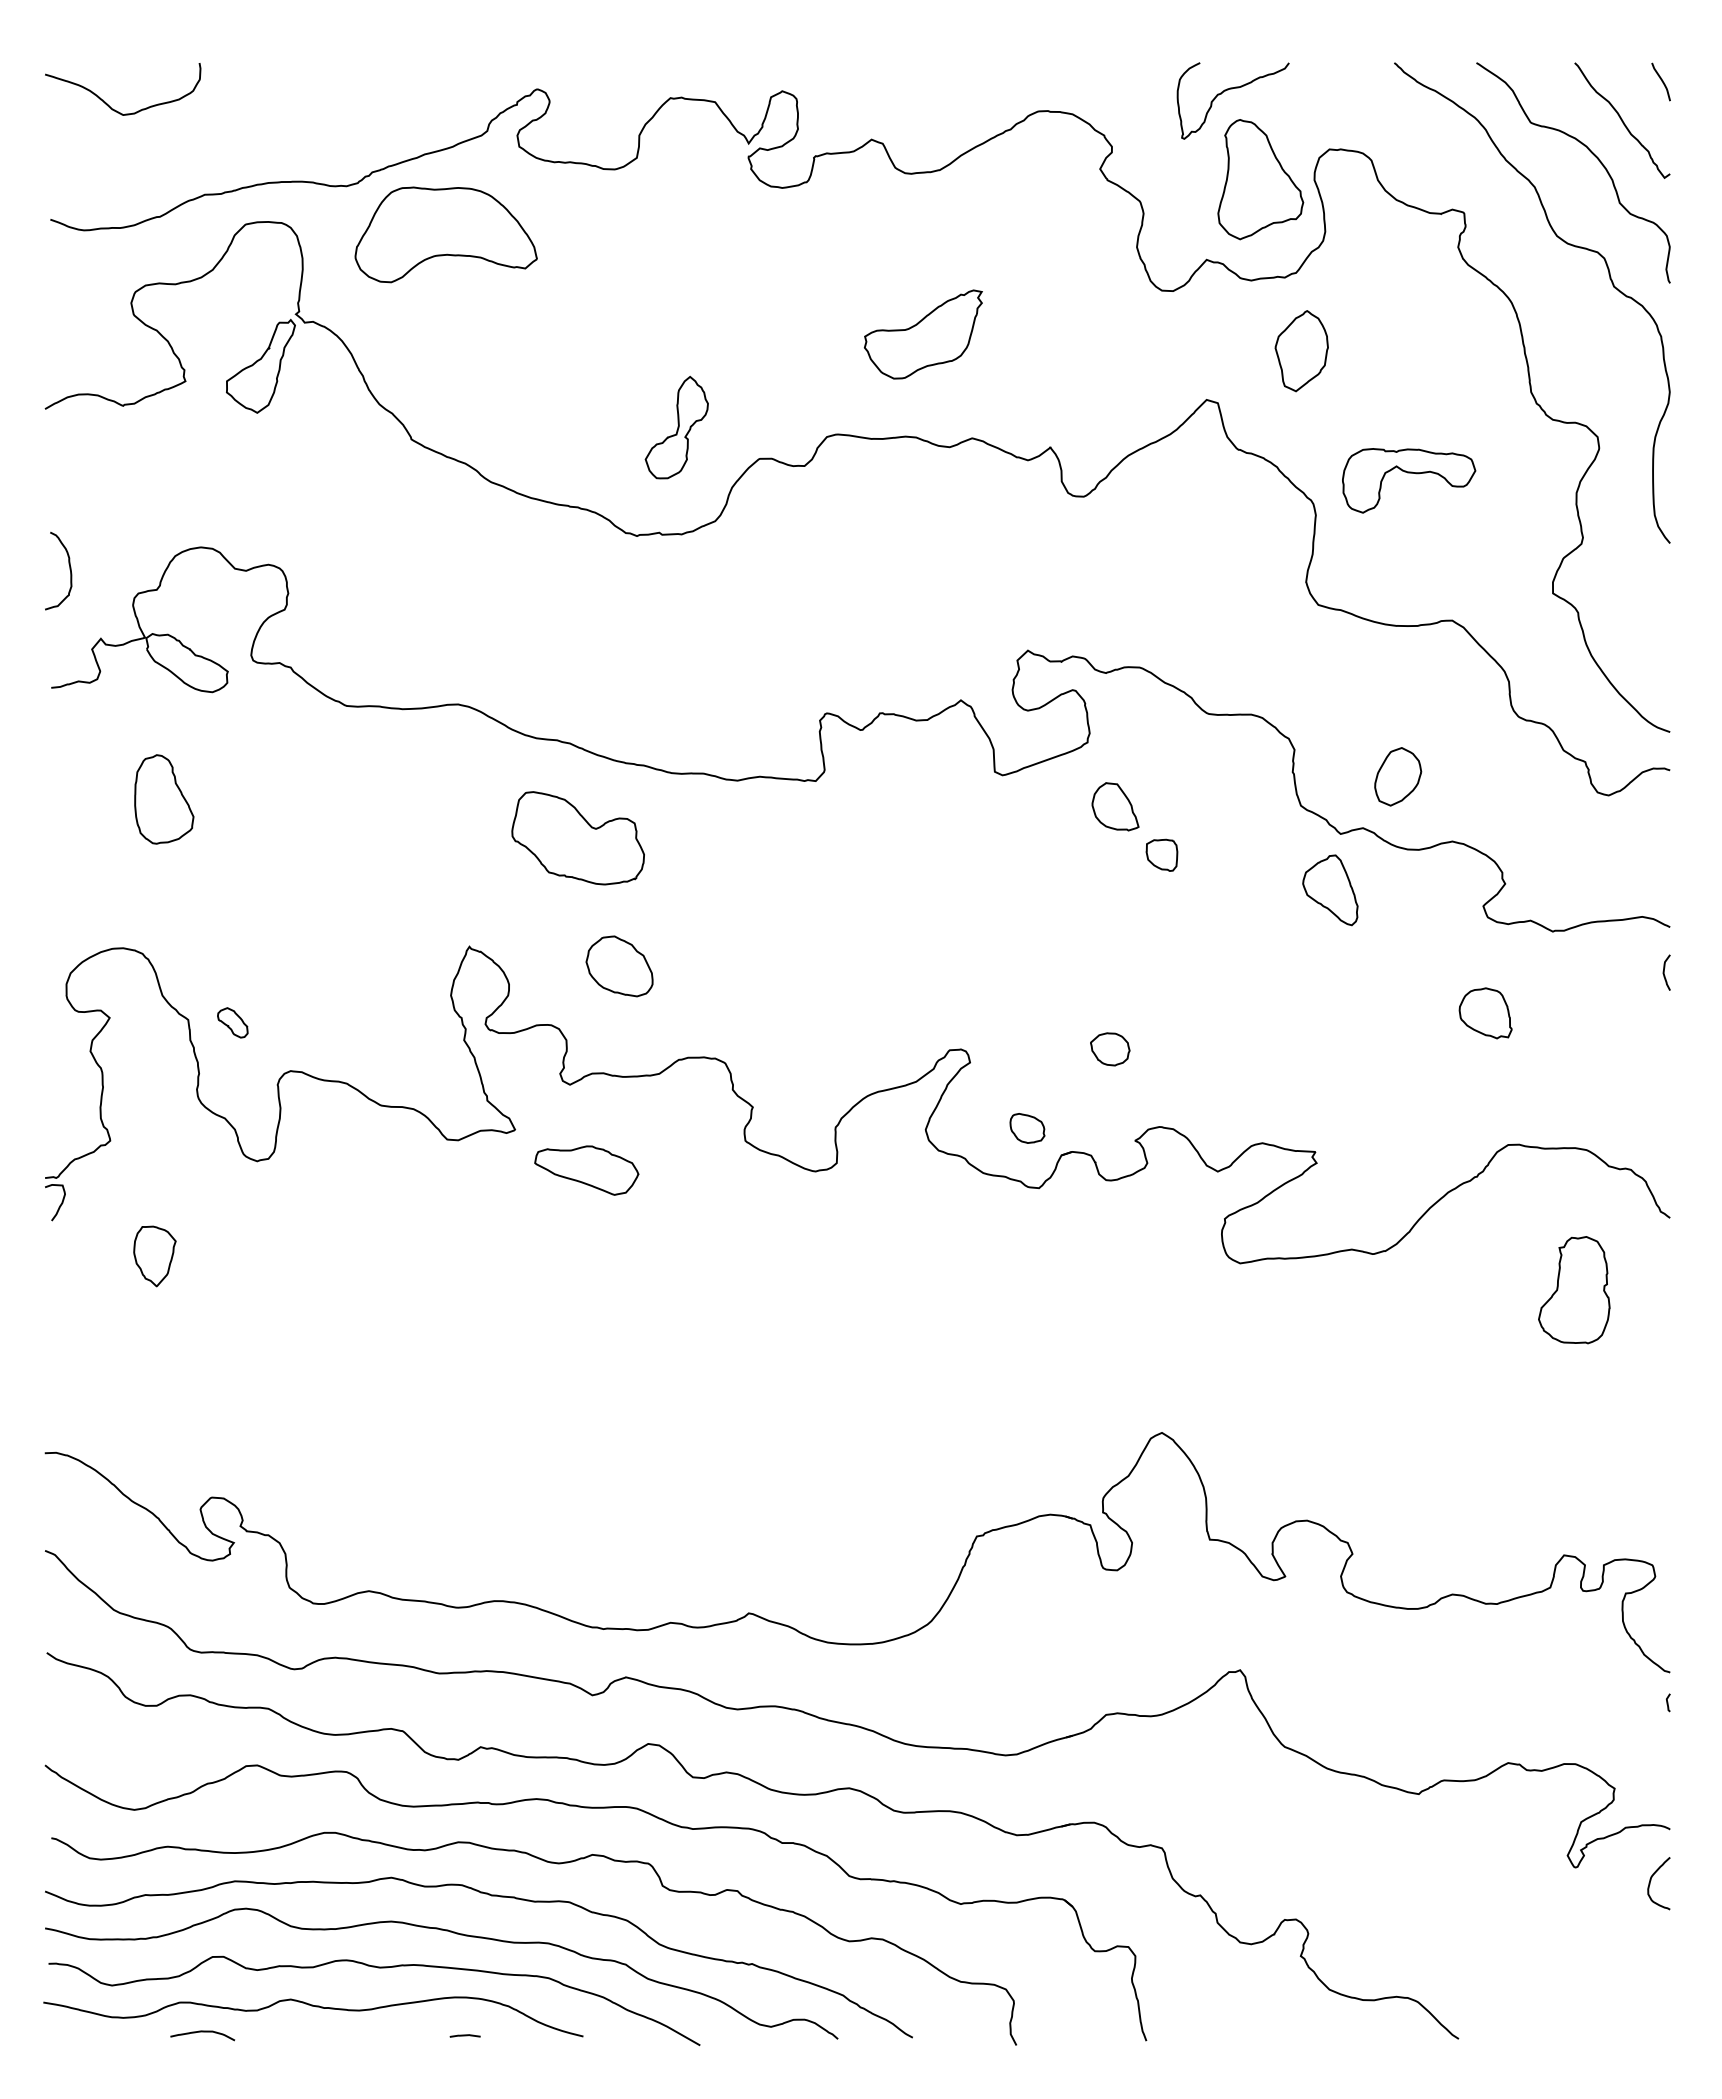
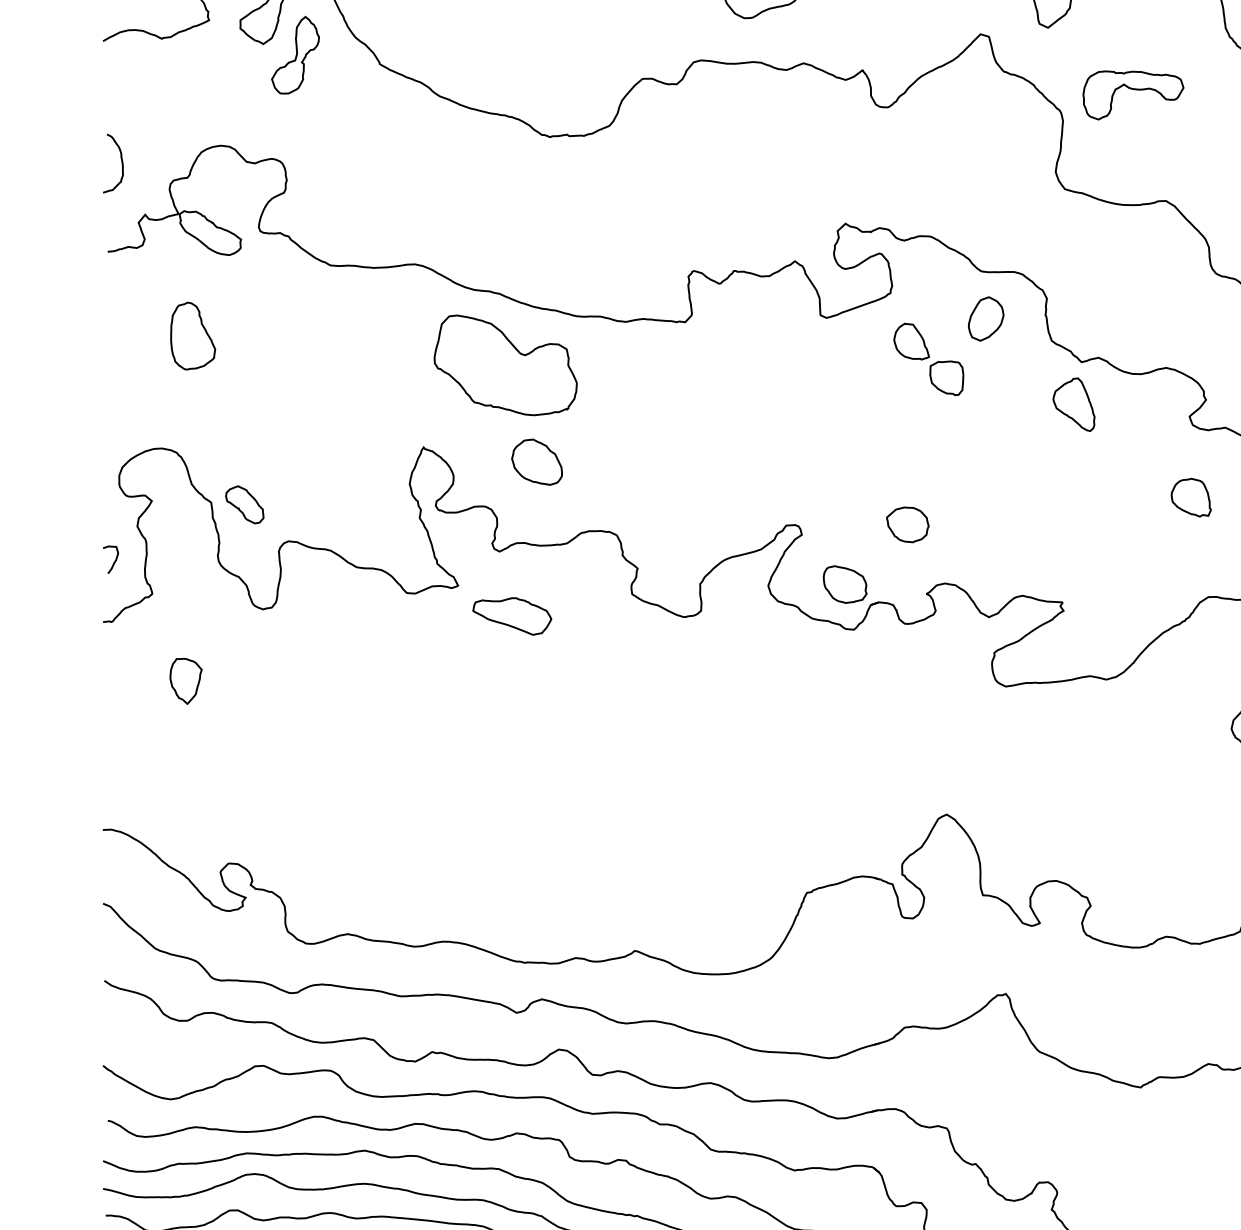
part: (676, 427) -> (295, 55), moved
part: (1398, 776) -> (986, 318), moved
part: (578, 838) -> (506, 365), size x1.43
part: (1161, 855) -> (946, 378), size x1.43
part: (232, 1022) -> (244, 504), size x1.67
part: (1109, 1049) -> (907, 525), size x1.43
part: (1027, 1128) -> (845, 584), size x1.67
curve: (59, 1205) -> (113, 562), moved

